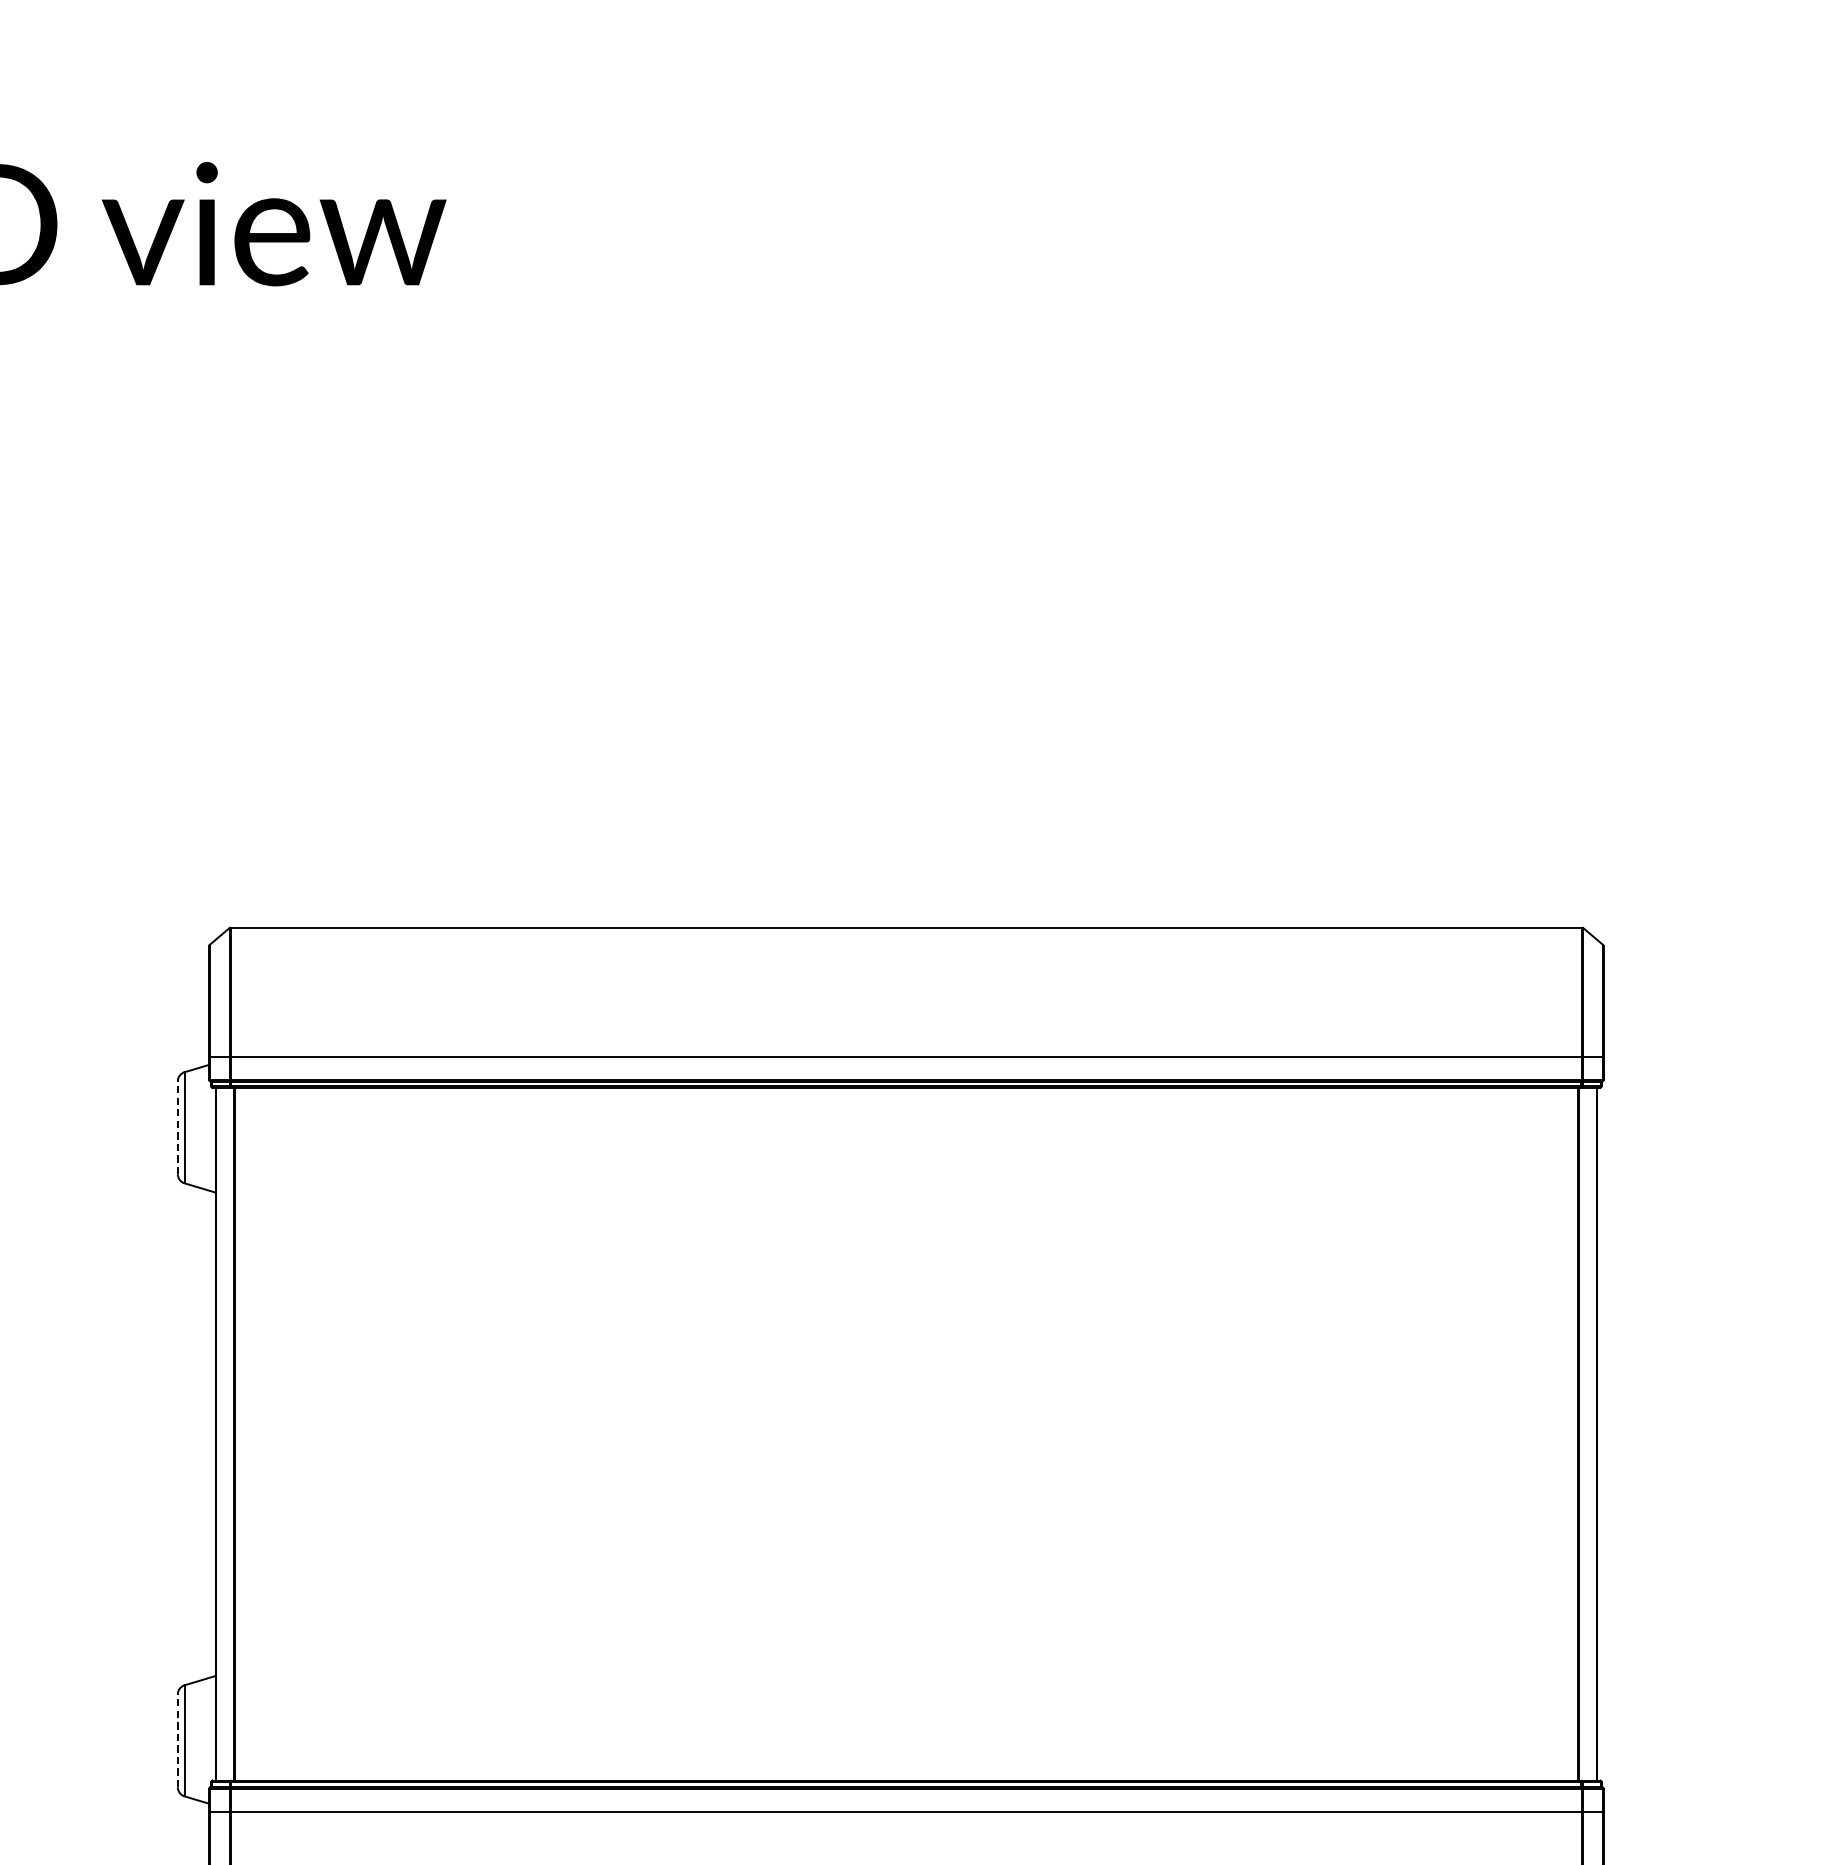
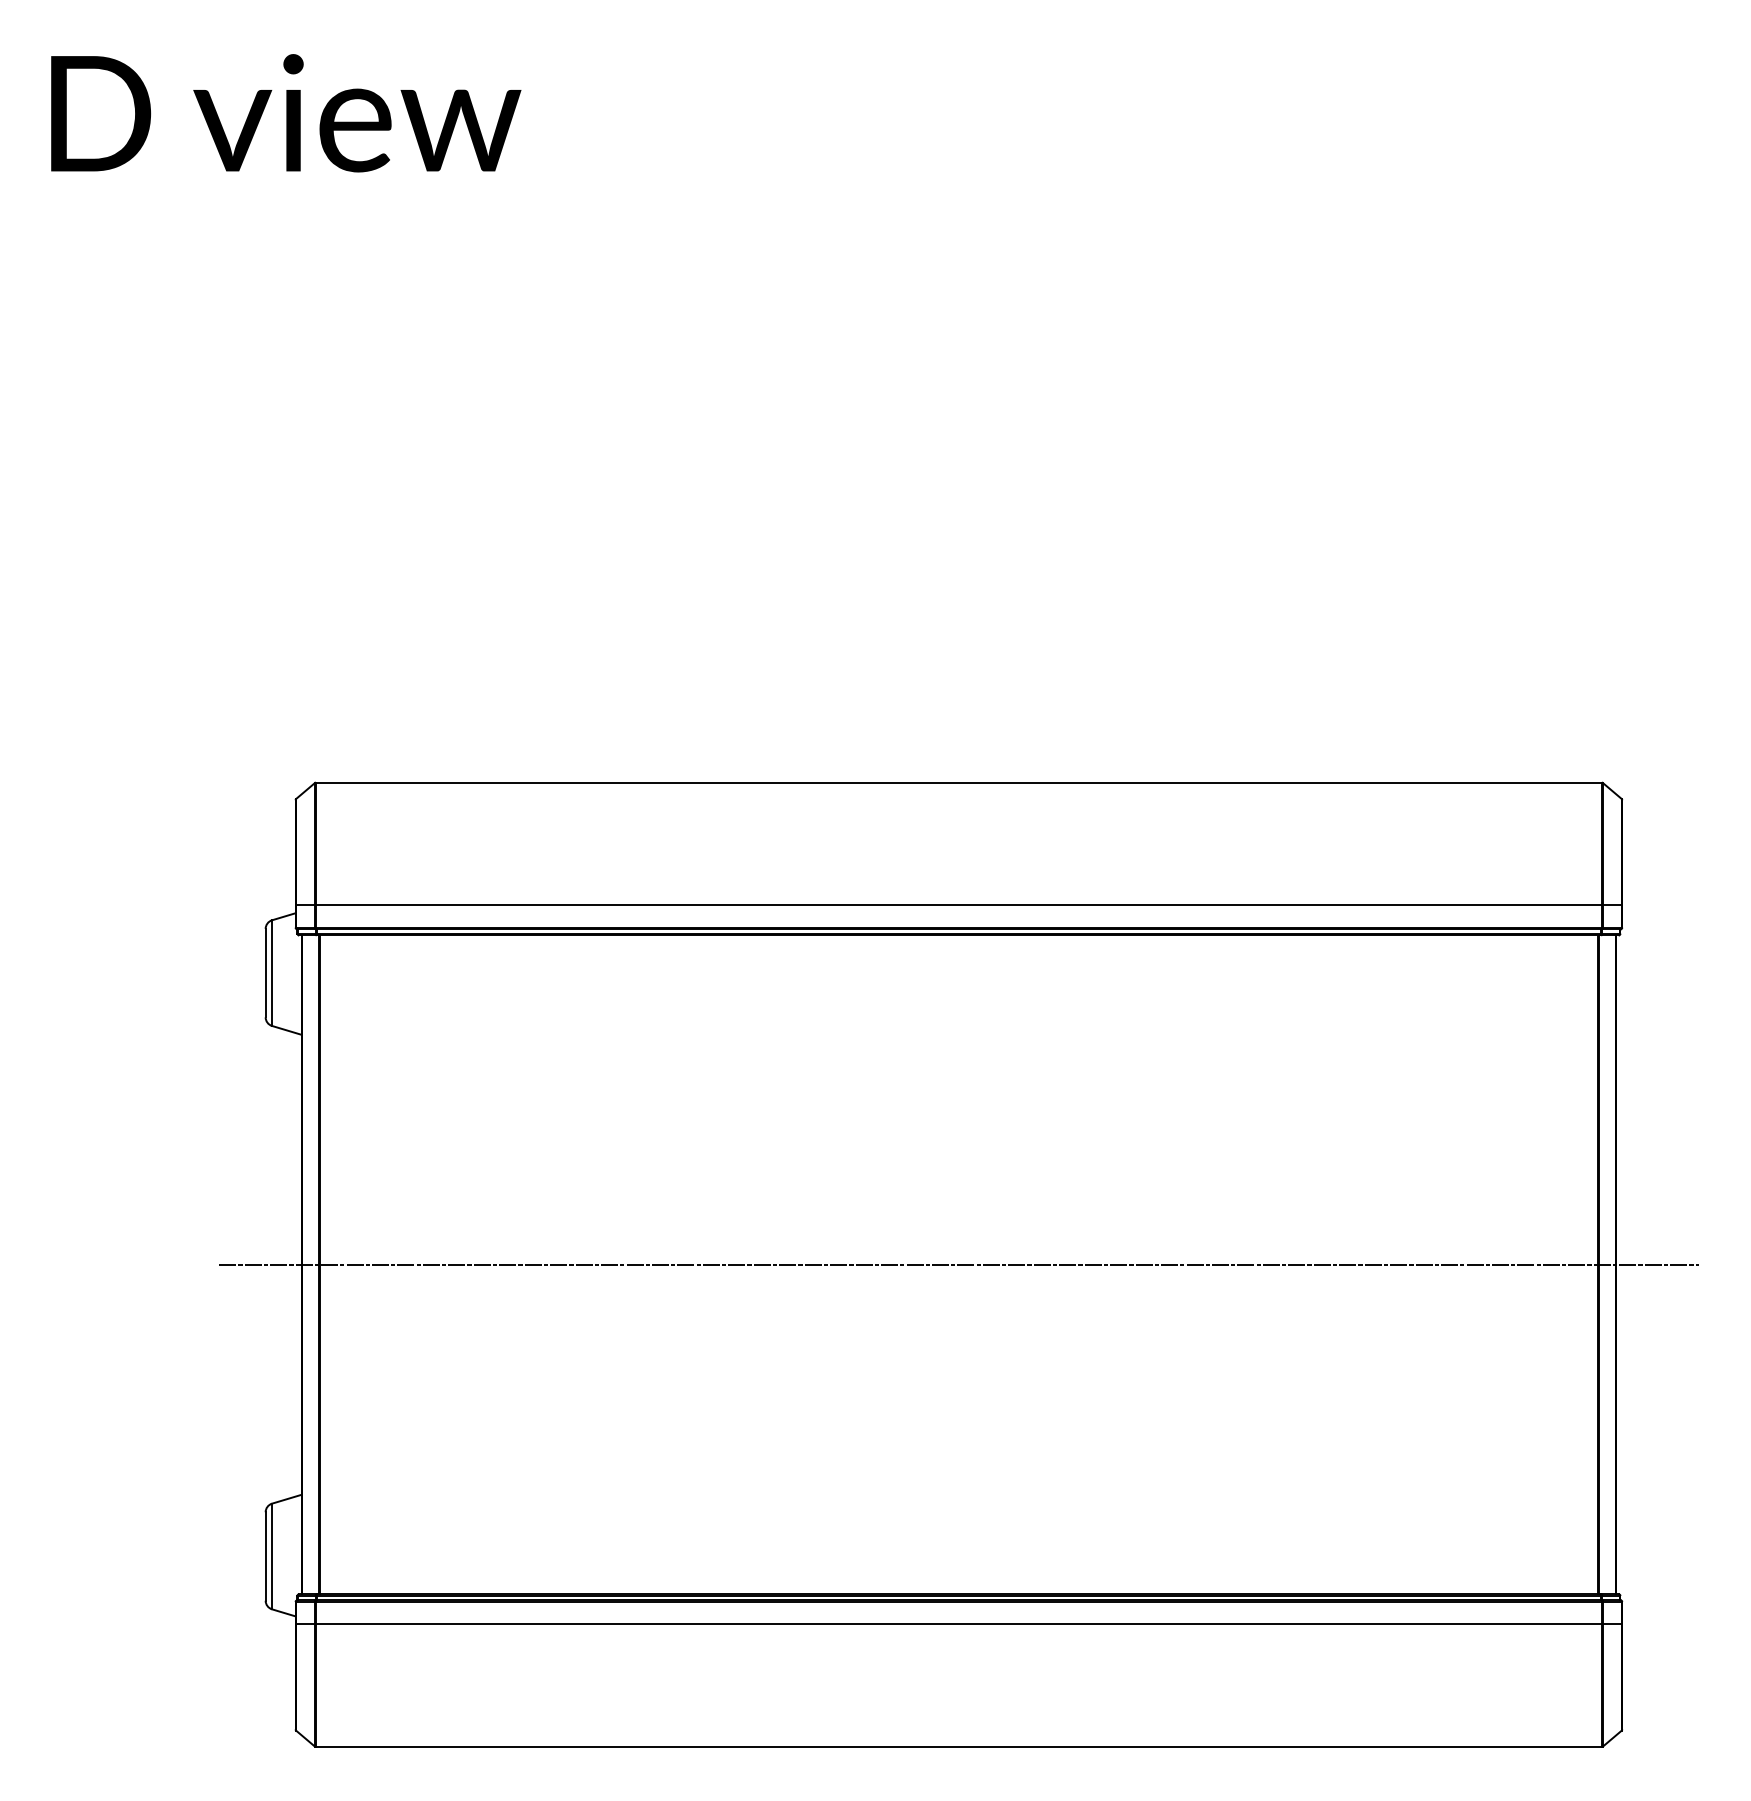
line: (177, 1127) -> (265, 972), dashed -> solid
line: (905, 1433) -> (958, 1264), added
line: (177, 1740) -> (265, 1556), dashed -> solid

